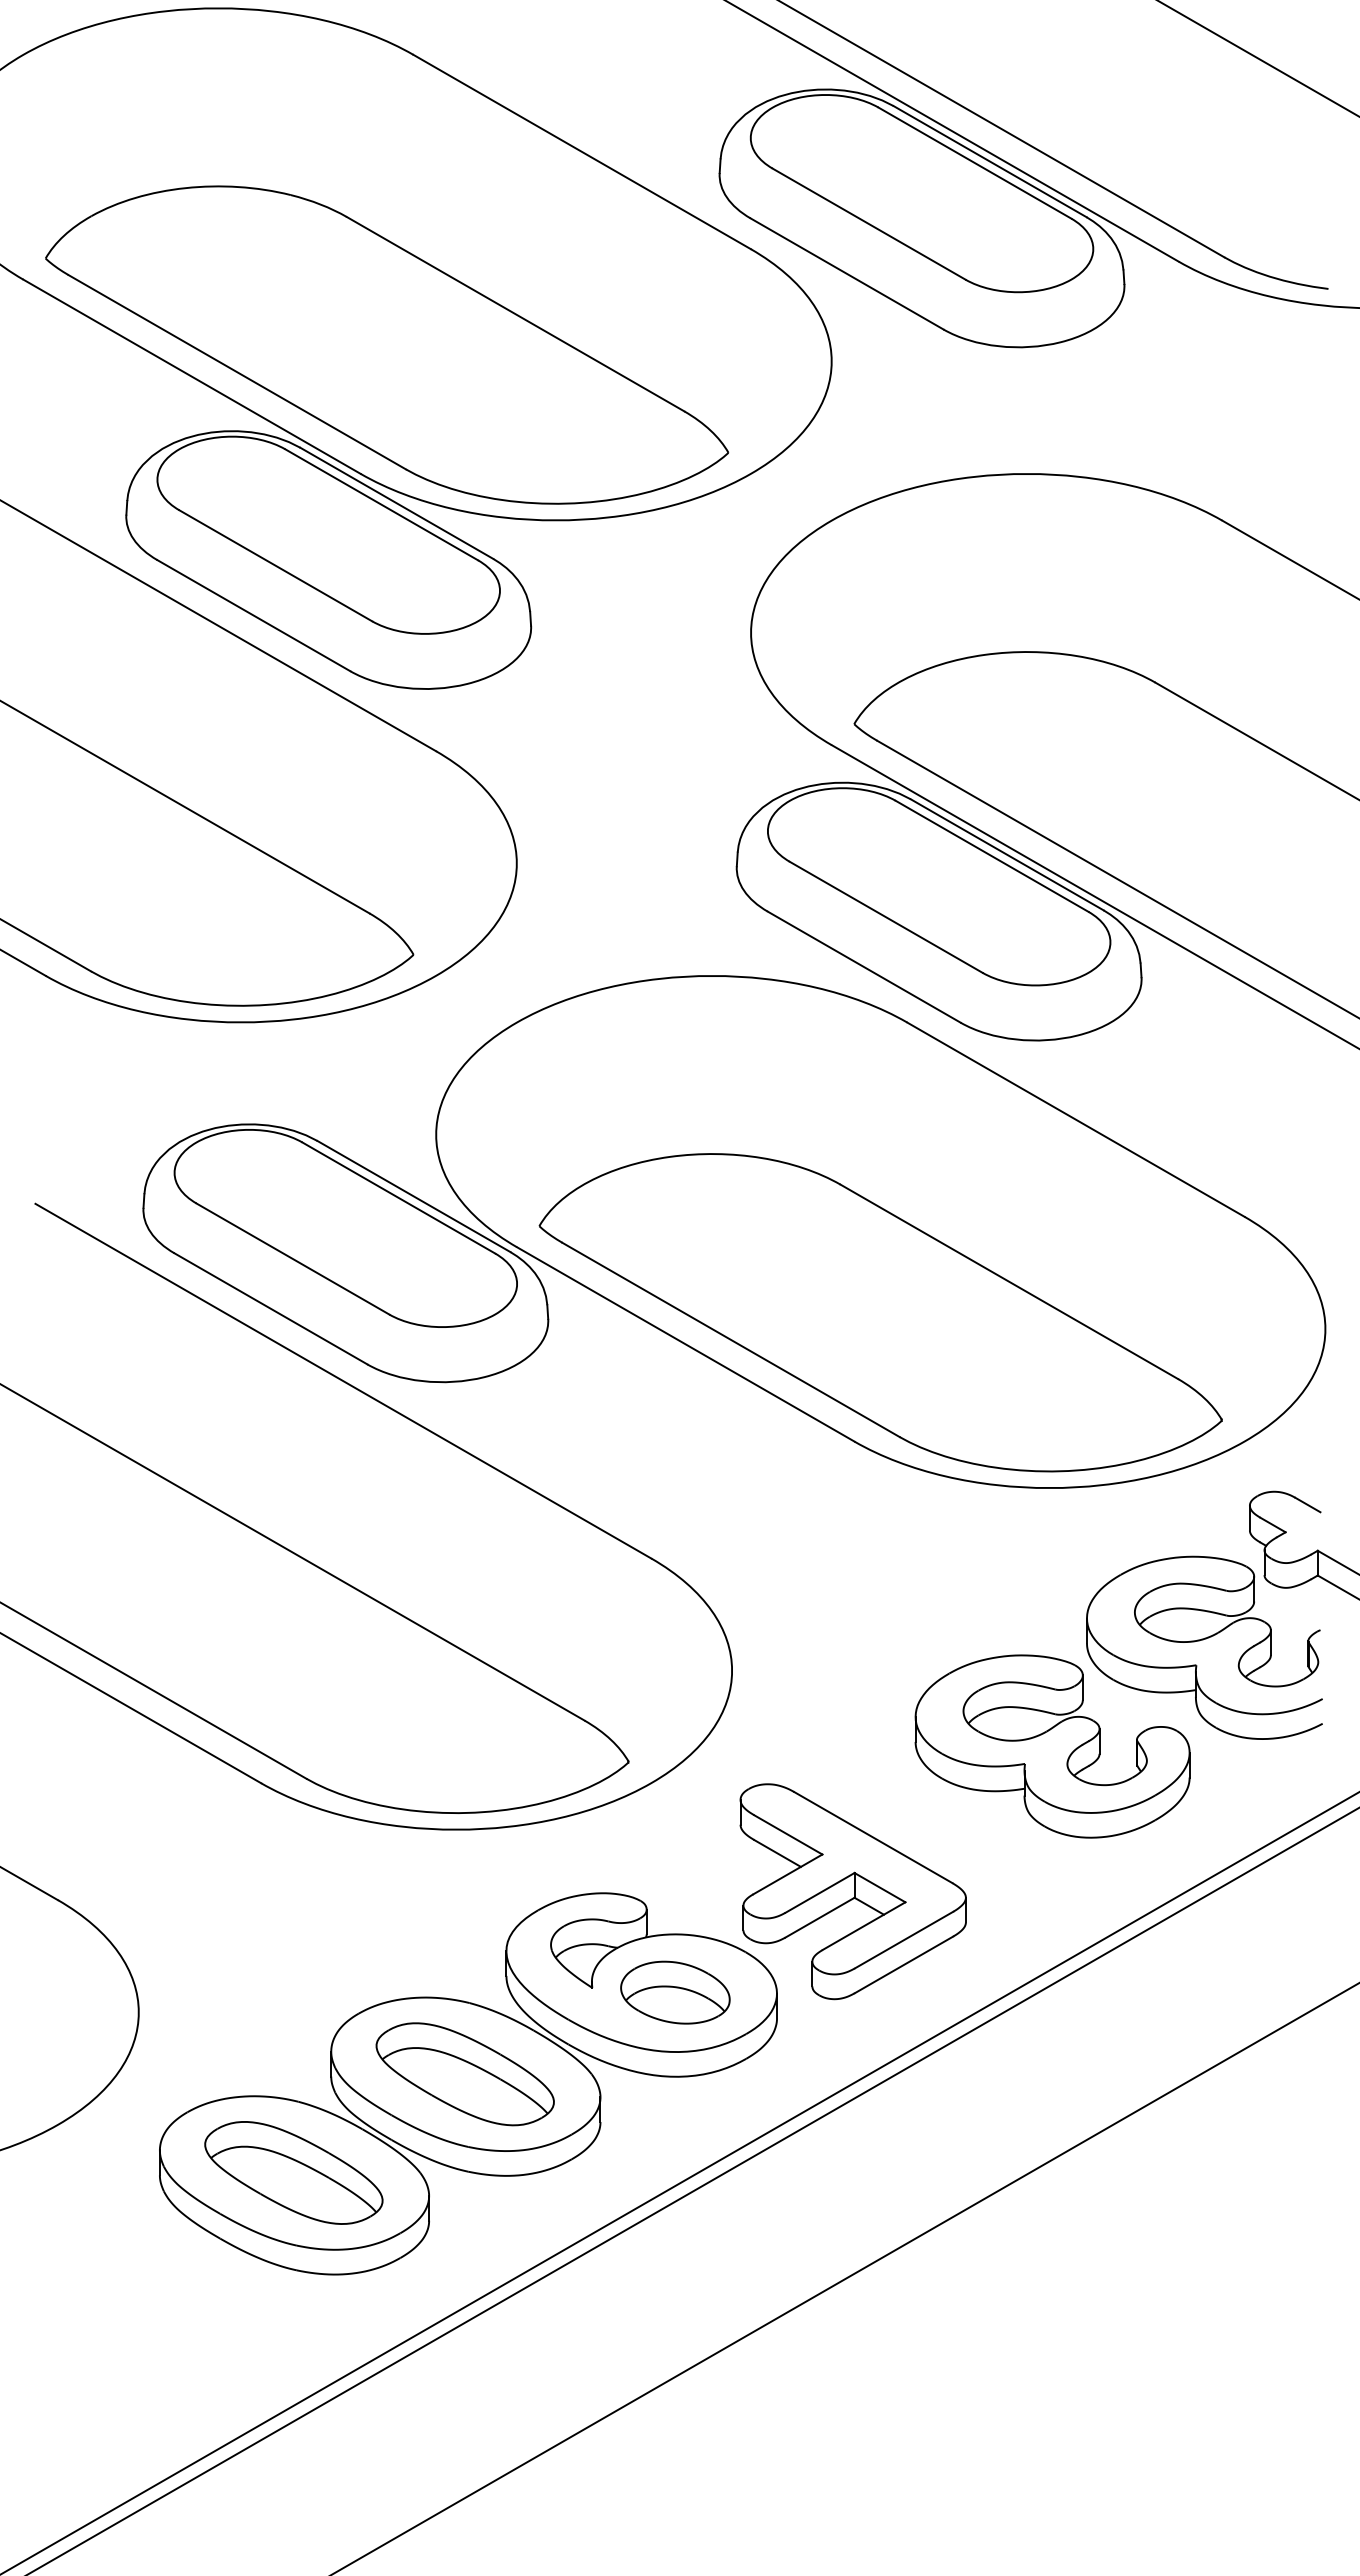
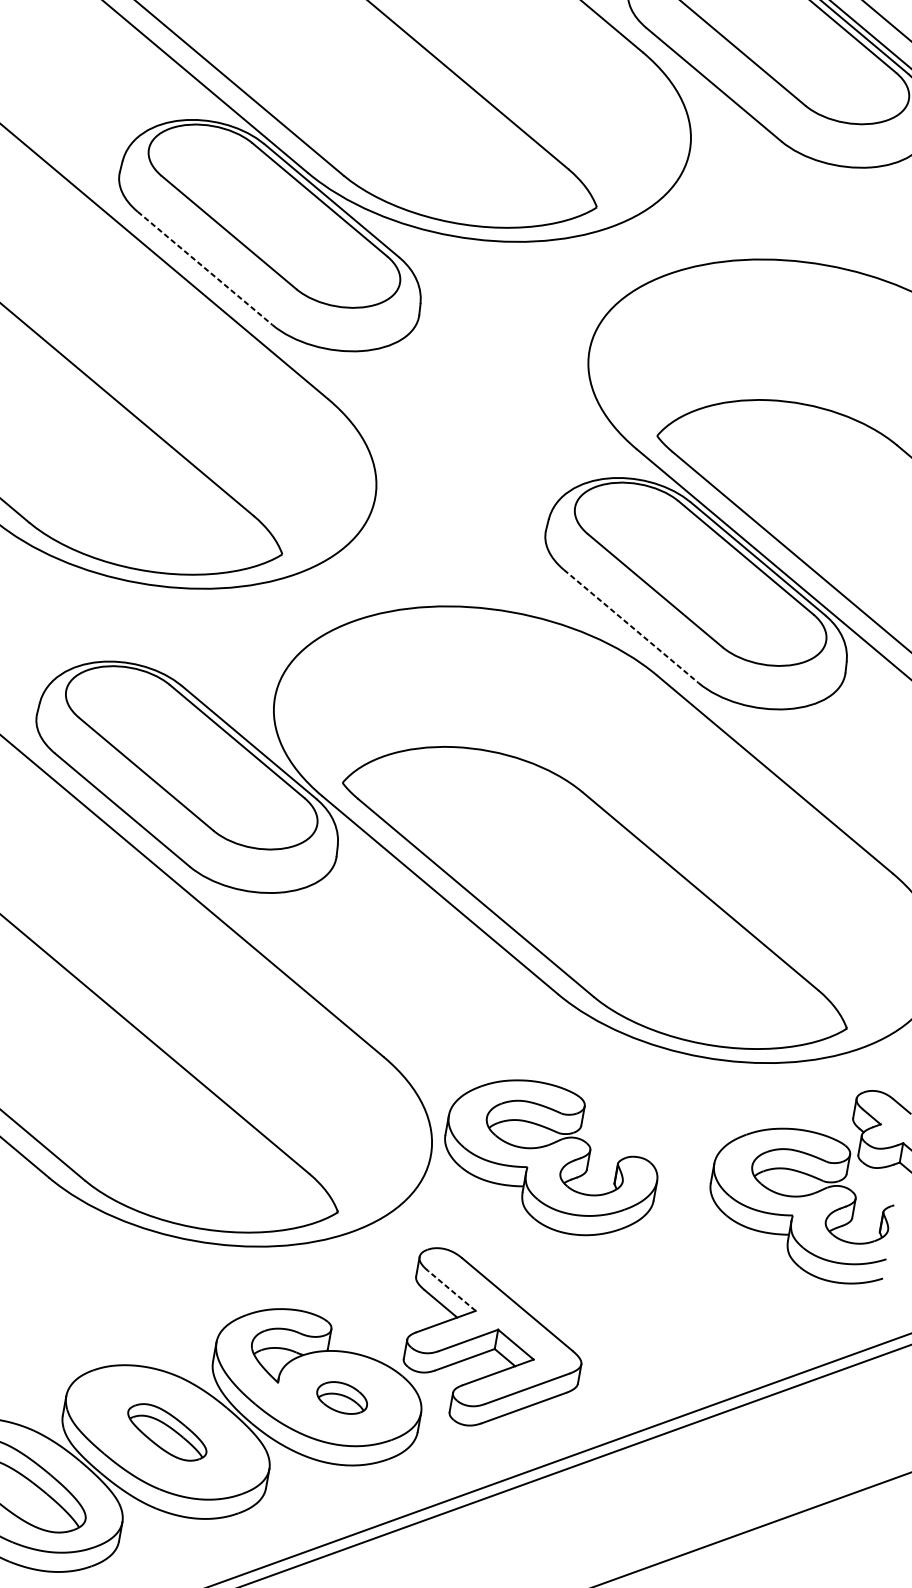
line: (254, 615) -> (205, 268), solid -> dashed
line: (864, 967) -> (631, 626), solid -> dashed
part: (1052, 1746) -> (551, 1157), moved
line: (787, 1834) -> (451, 1290), solid -> dashed
part: (675, 1992) -> (342, 1397), size x0.6
part: (464, 2074) -> (166, 1432), size x0.6

